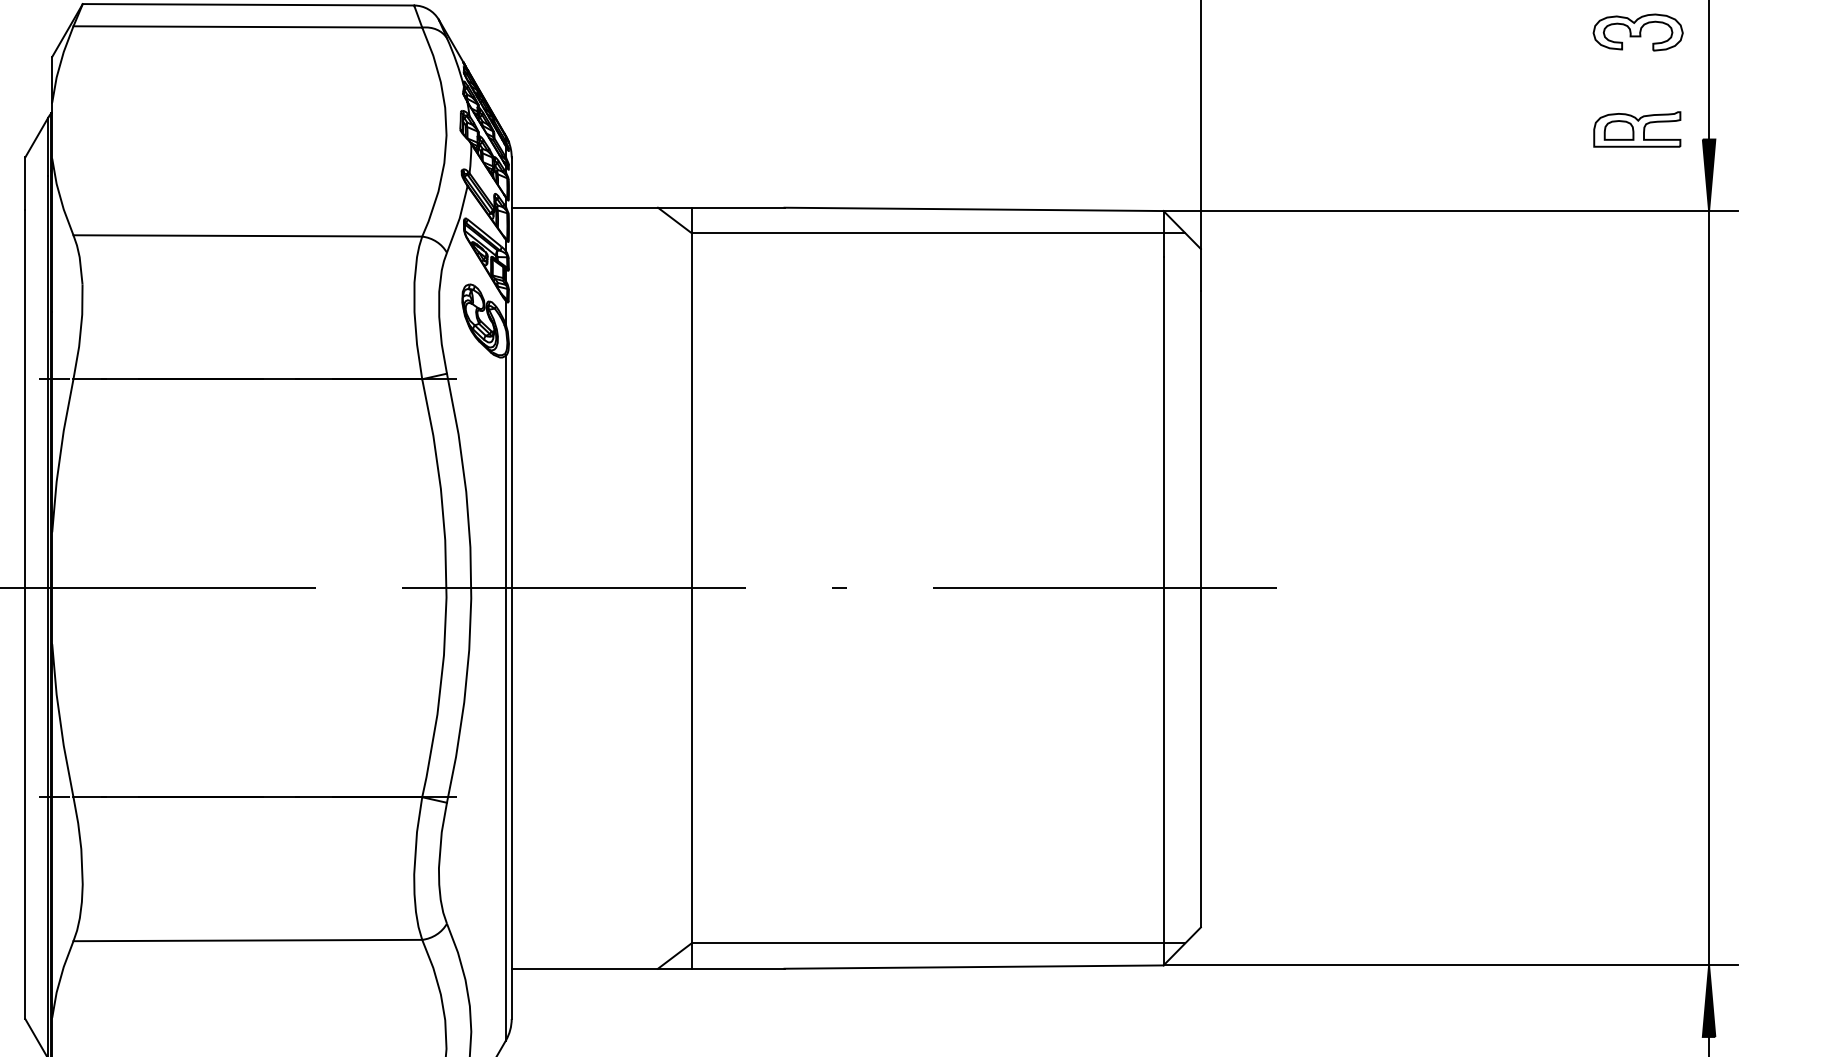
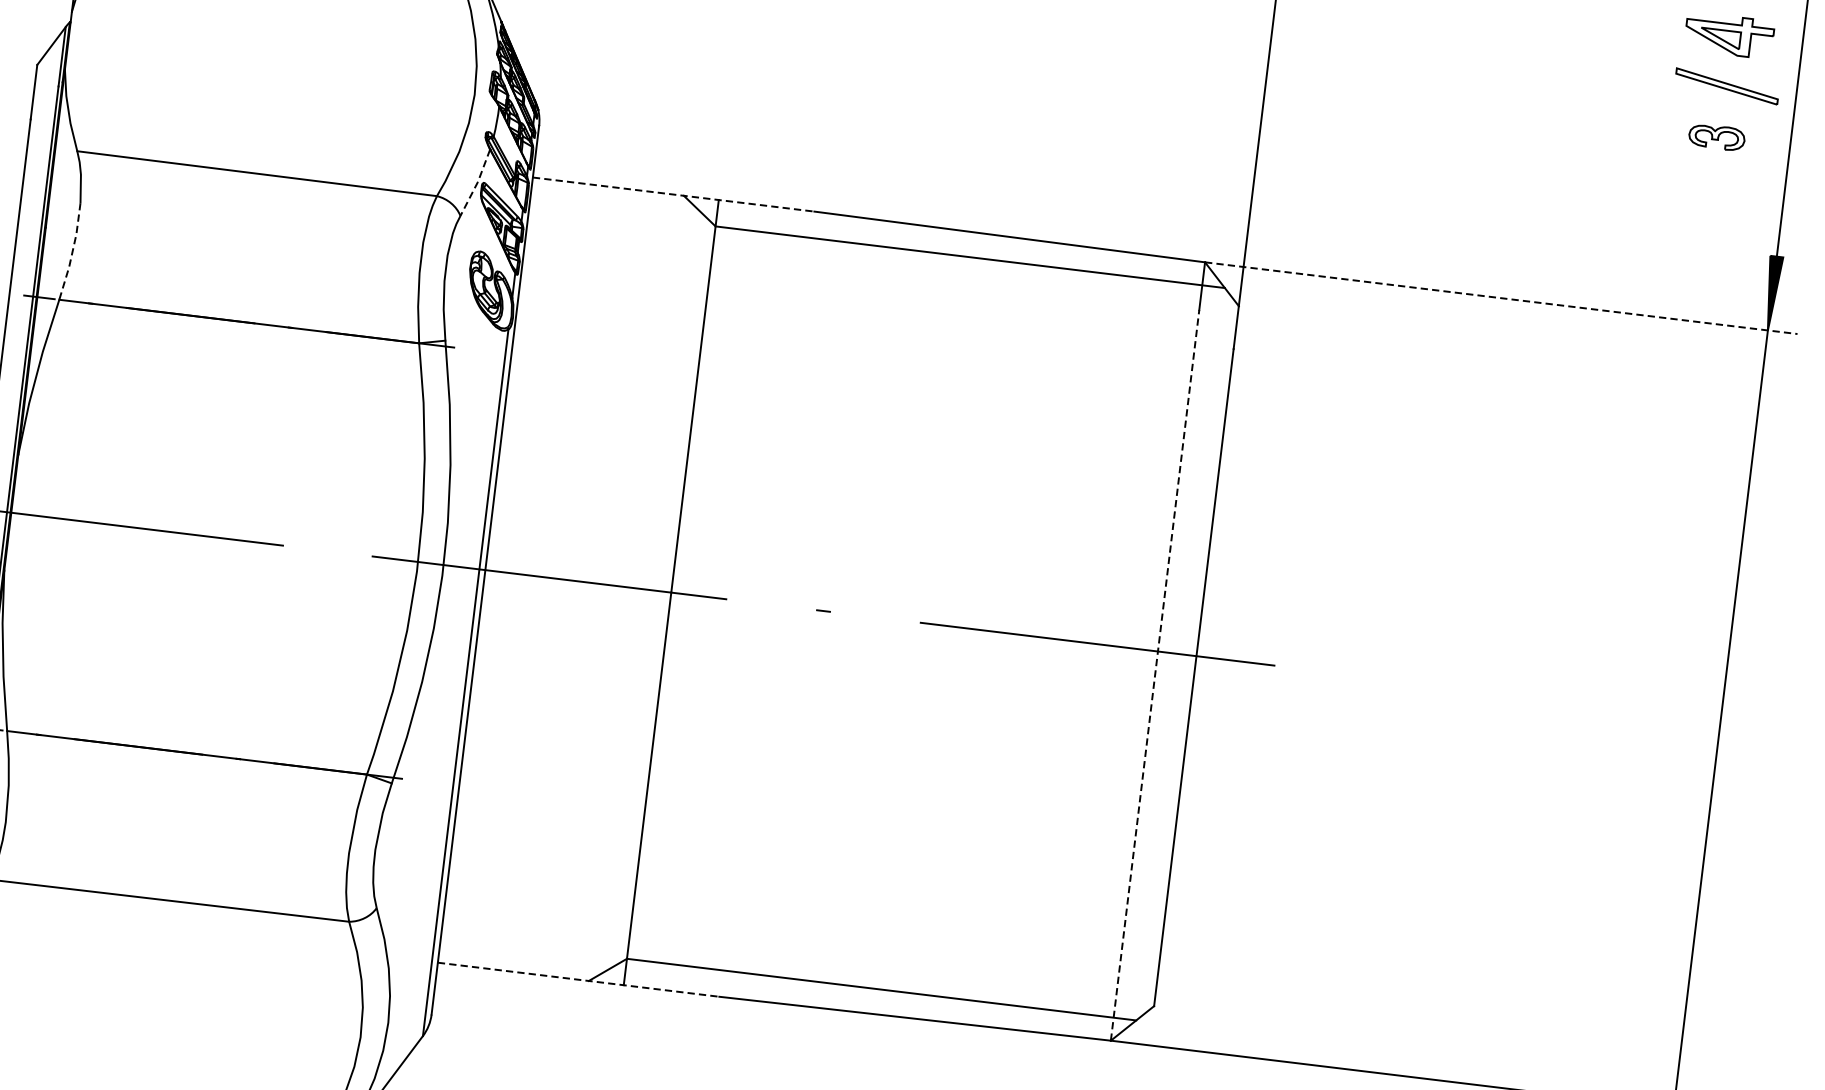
part: (1637, 32) -> (1716, 137), size x0.6
part: (1637, 129) -> (1704, 237), removed
line: (648, 207) -> (674, 194), solid -> dashed
line: (1451, 211) -> (1502, 298), solid -> dashed
line: (459, 219) -> (477, 183), solid -> dashed
line: (80, 332) -> (72, 252), solid -> dashed
line: (1163, 610) -> (1155, 674), solid -> dashed
line: (648, 968) -> (579, 979), solid -> dashed

